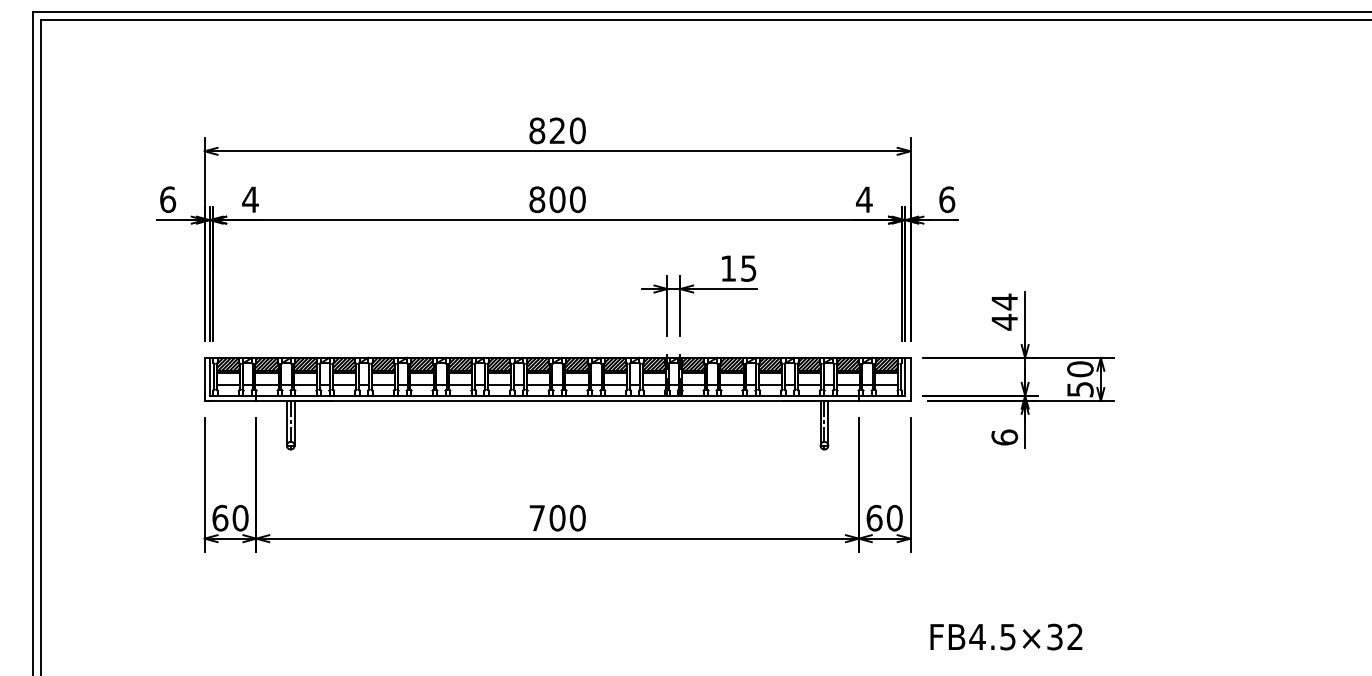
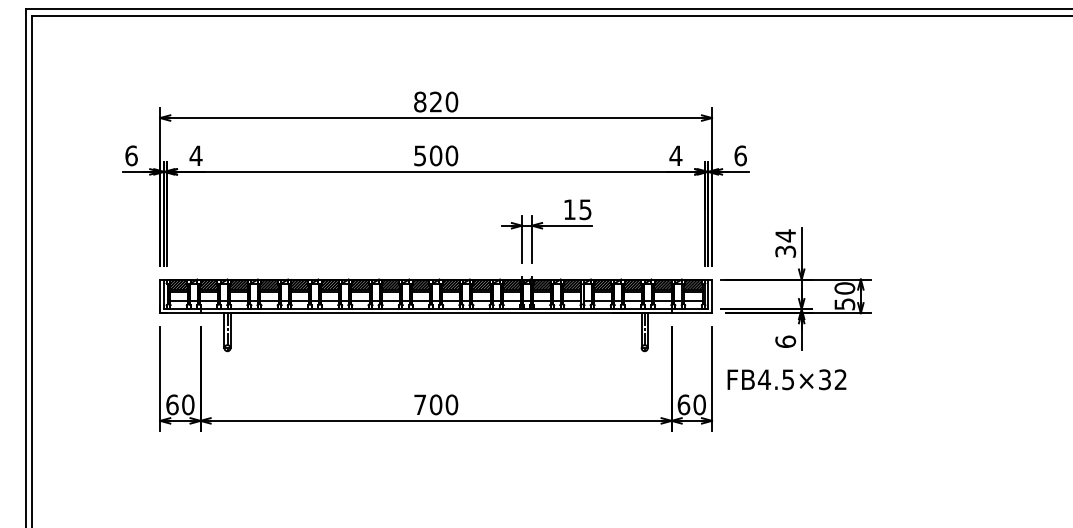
text: (537, 199) -> (420, 155), 800 -> 500
text: (1004, 321) -> (785, 251), 44 -> 34
text: (1006, 636) -> (787, 379), moved

